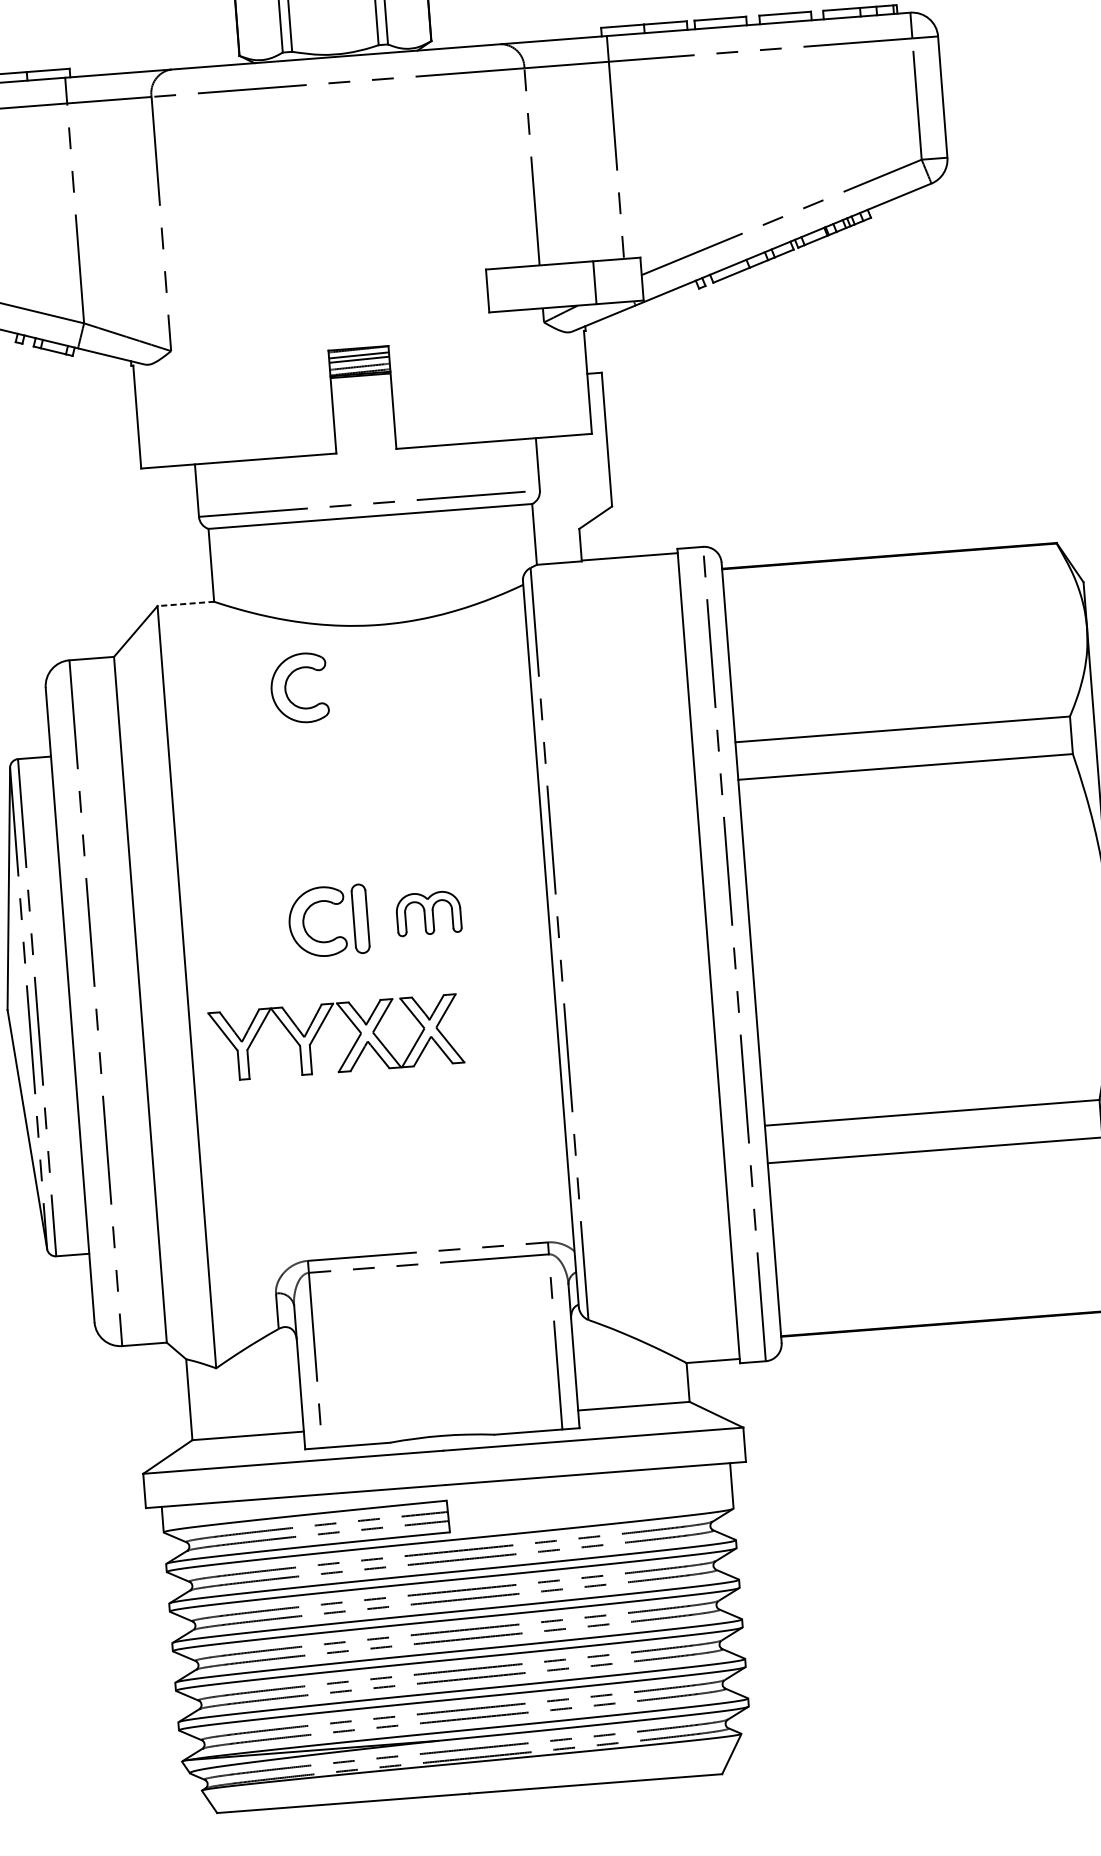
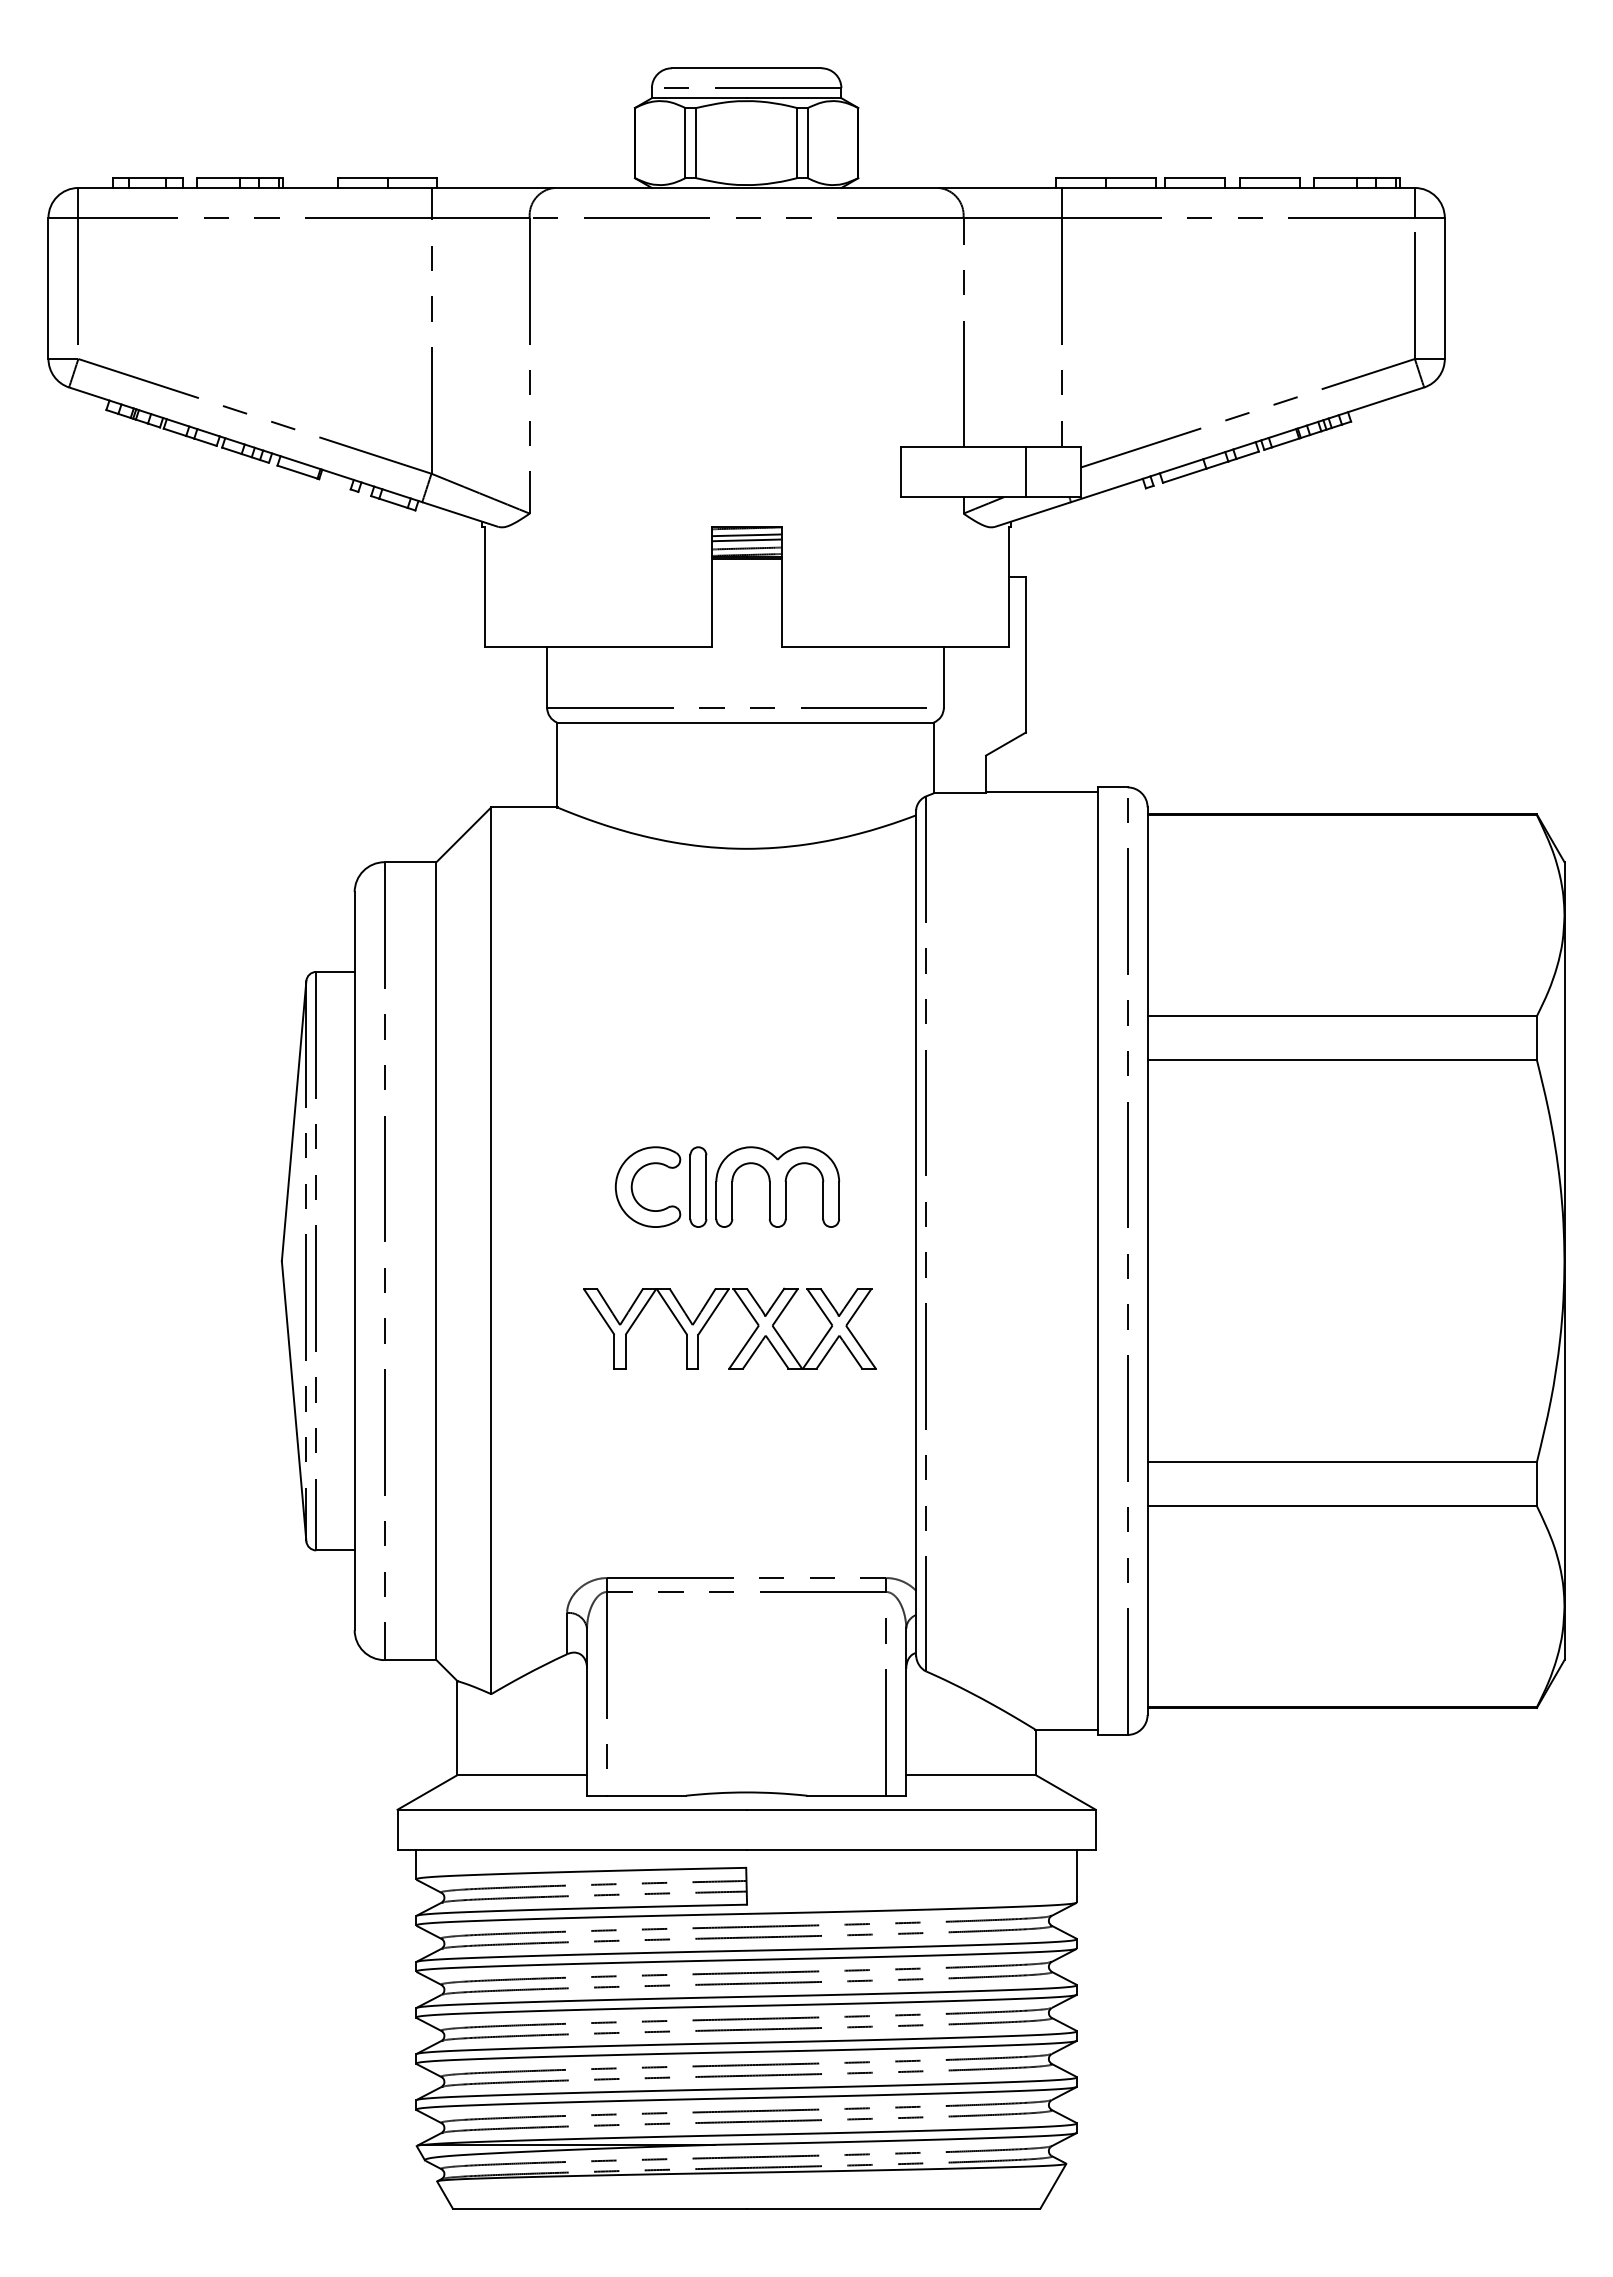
line: (185, 604) -> (523, 807), dashed -> solid
part: (286, 685) -> (633, 910), removed
part: (428, 913) -> (777, 1186), size x1.67
part: (320, 1027) -> (712, 1315), moved

